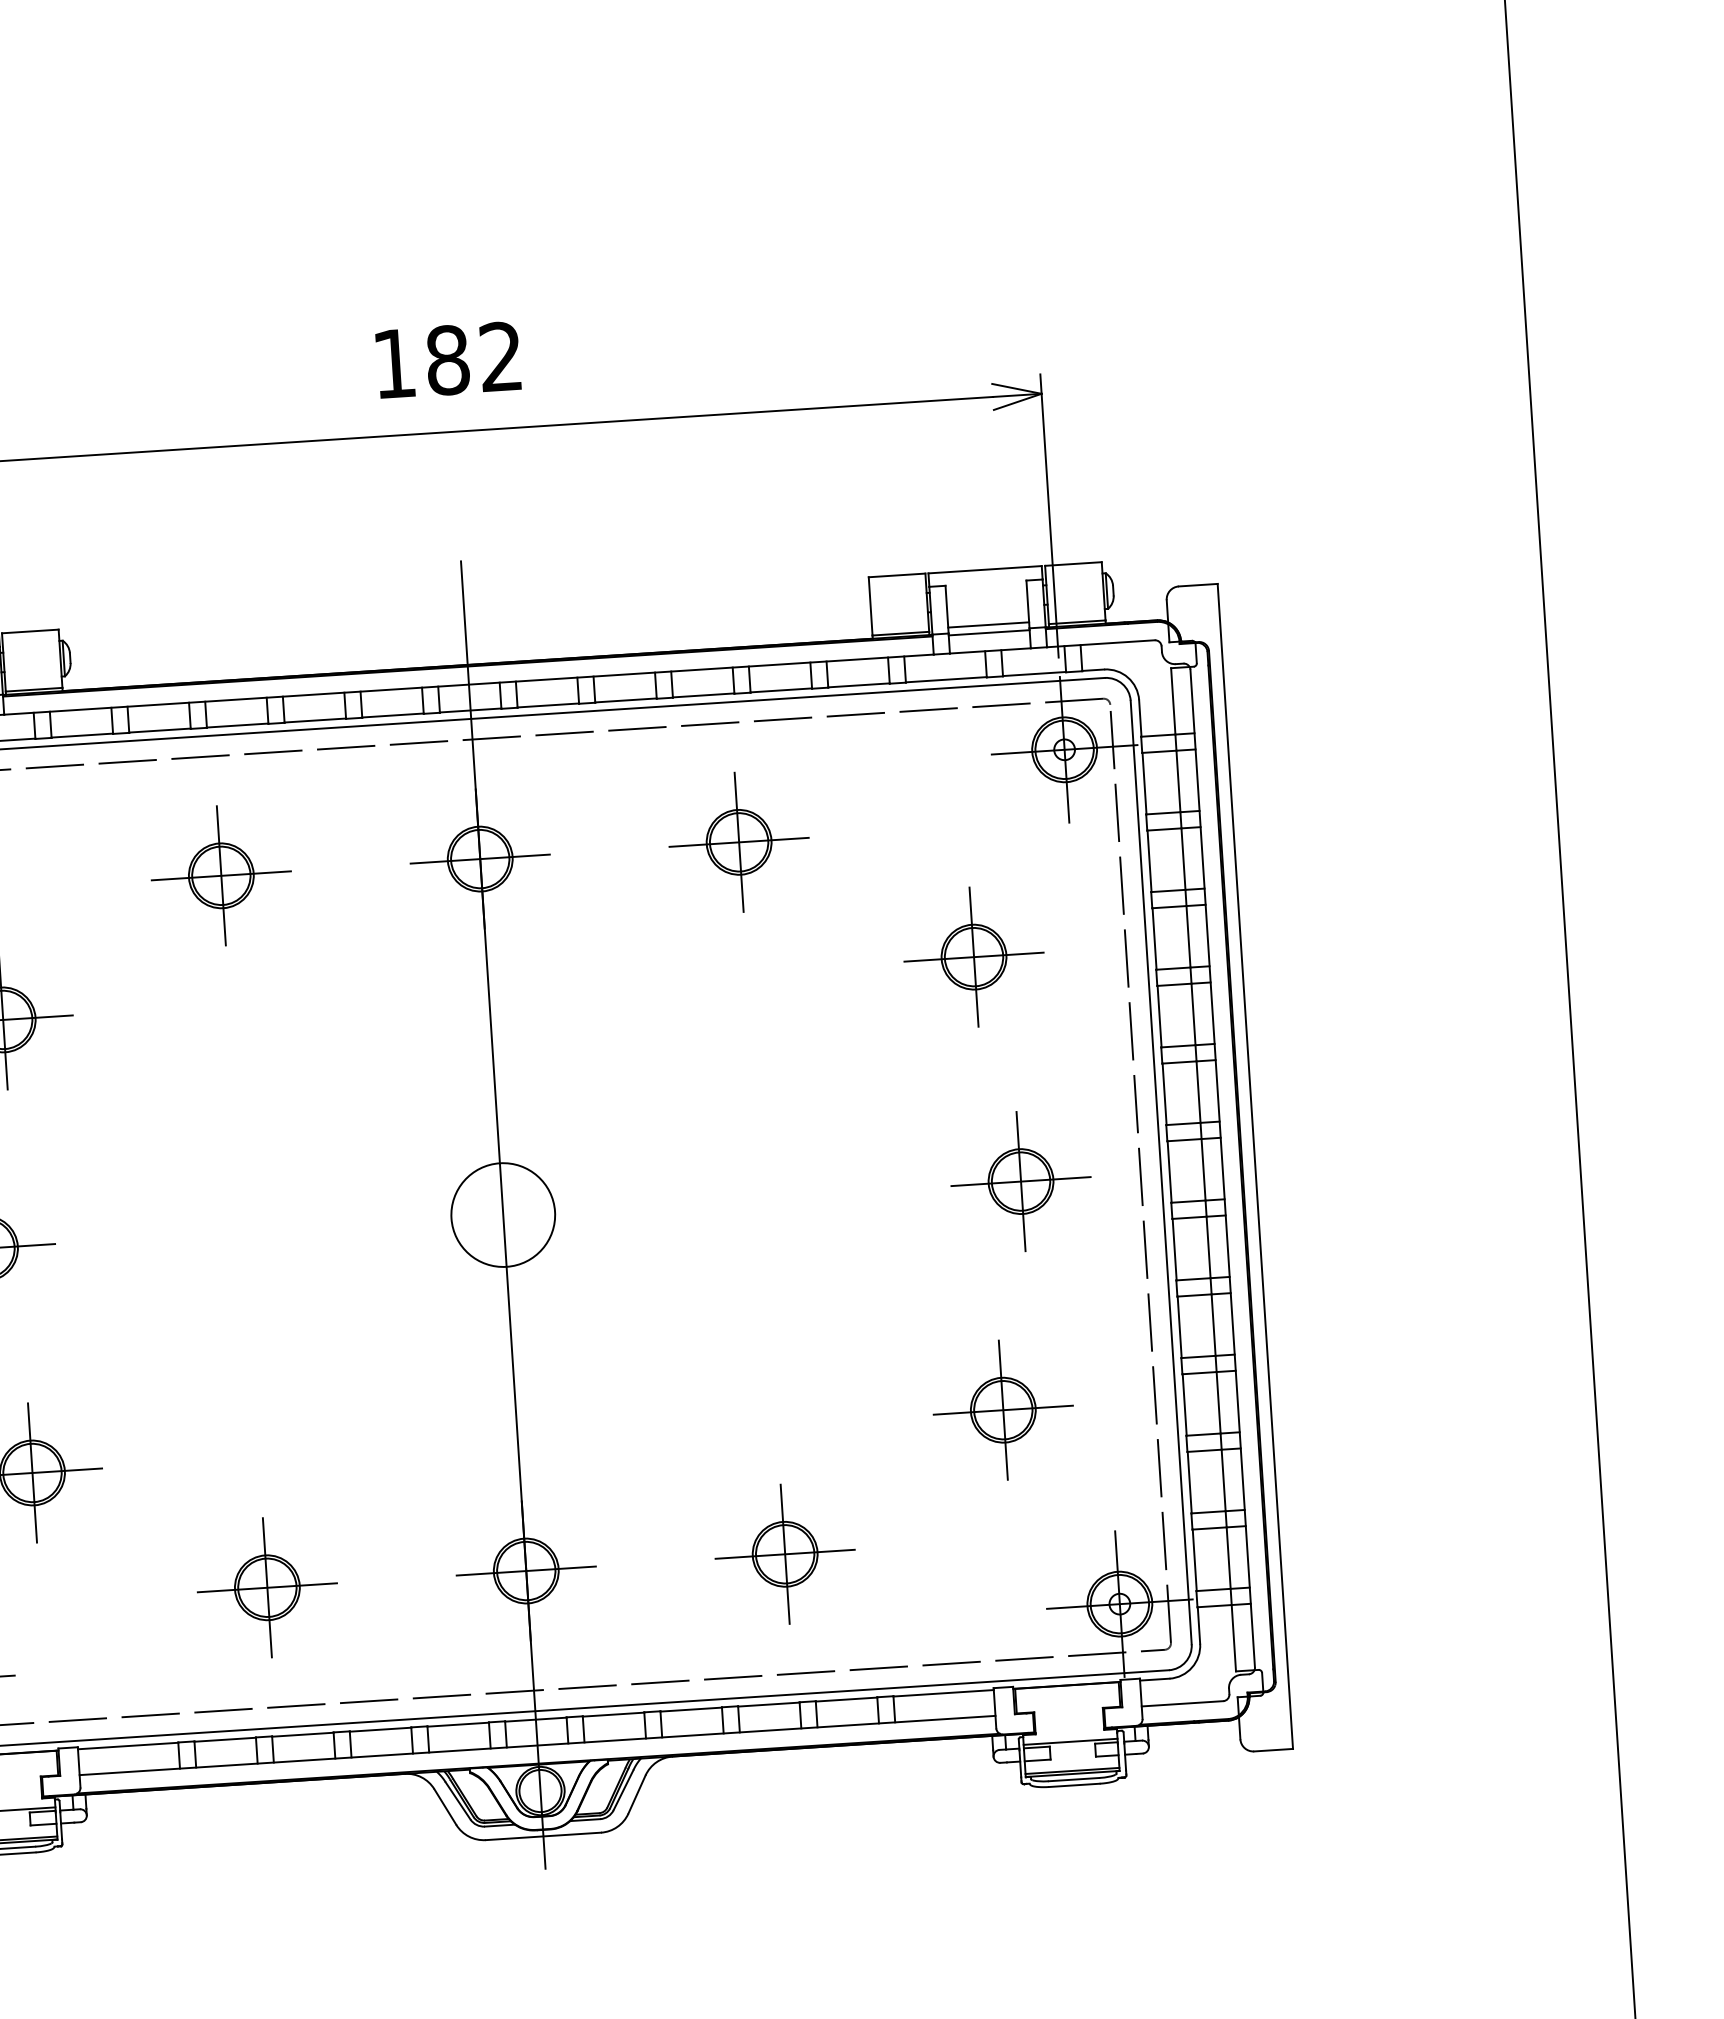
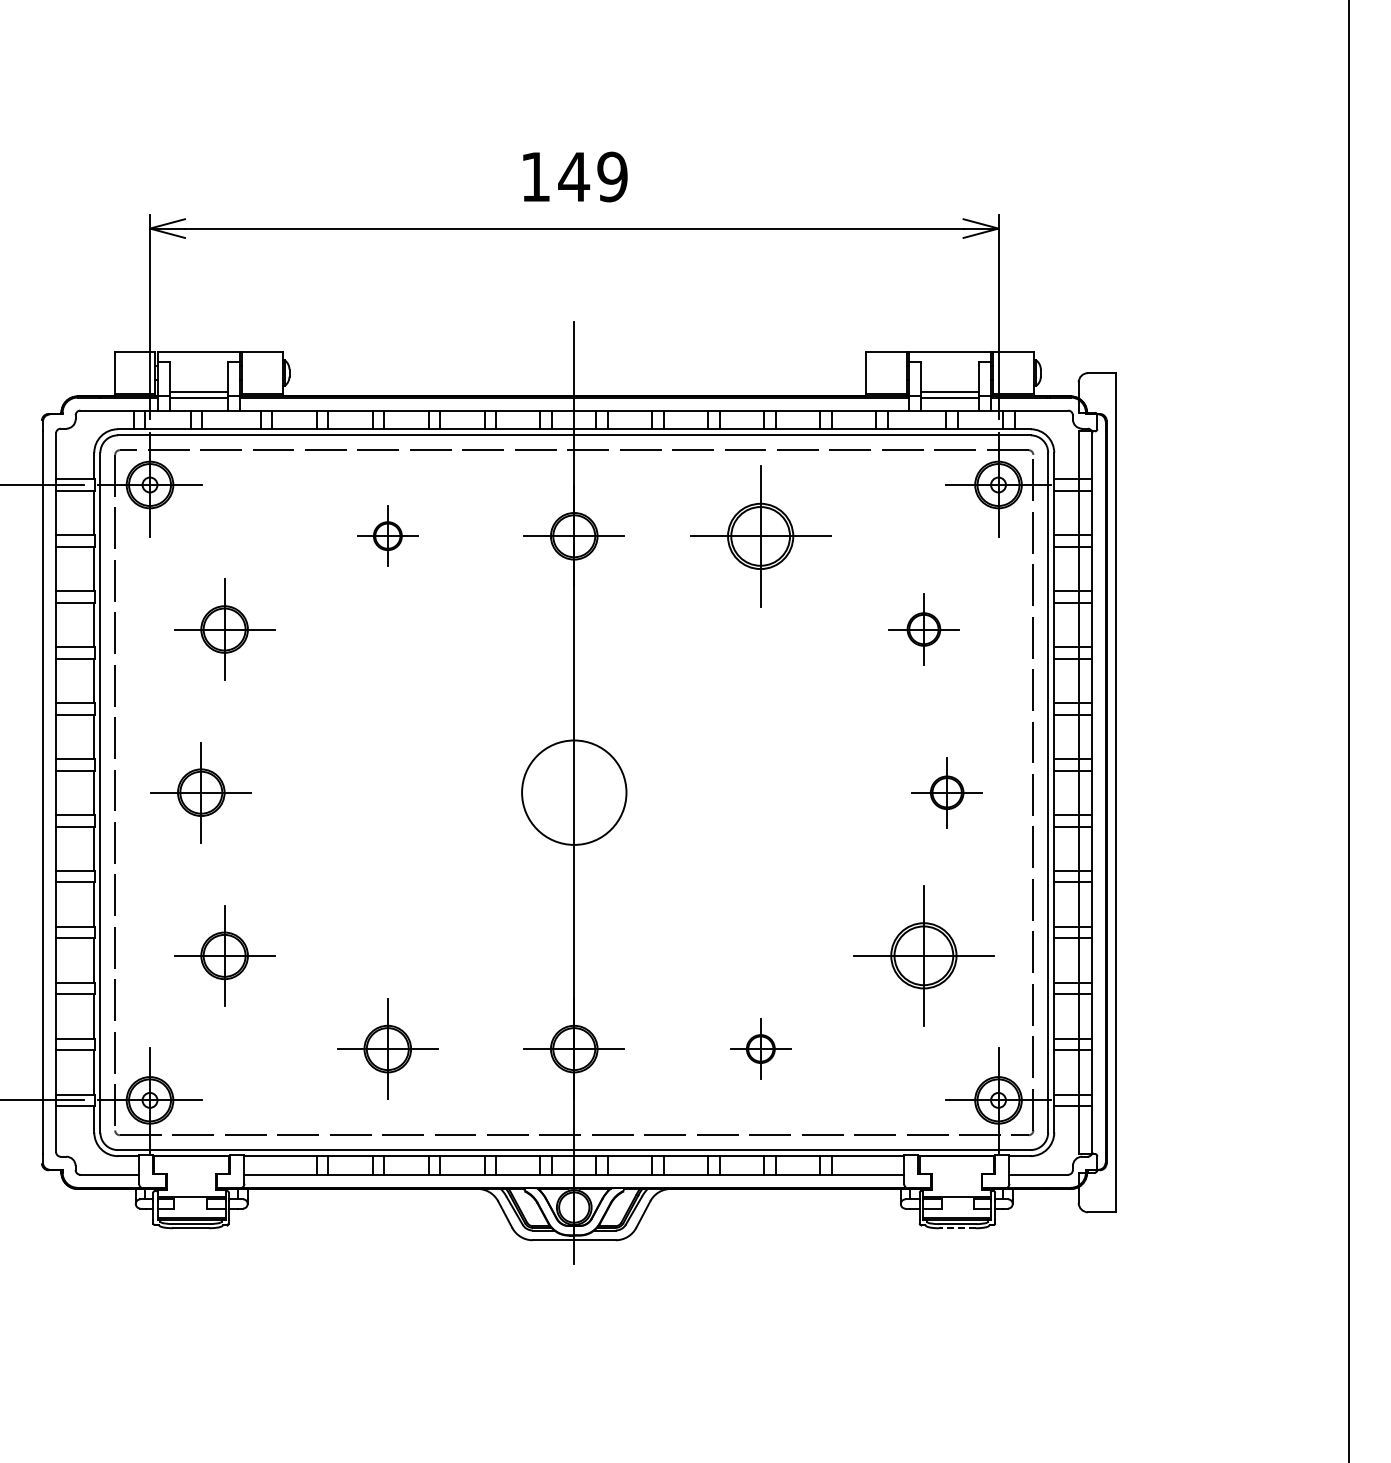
text: (473, 357) -> (592, 176), 182 -> 149
part: (738, 841) -> (760, 535), size x1.4
part: (220, 874) -> (387, 535), size x0.6
part: (973, 957) -> (923, 629), size x0.7
part: (1020, 1181) -> (946, 792), size x0.7
circle: (502, 1214) -> (573, 792), size x1.4
part: (1002, 1409) -> (923, 955), size x1.4
part: (784, 1553) -> (760, 1048), size x0.6
line: (1074, 1785) -> (957, 1228), solid -> dashed

